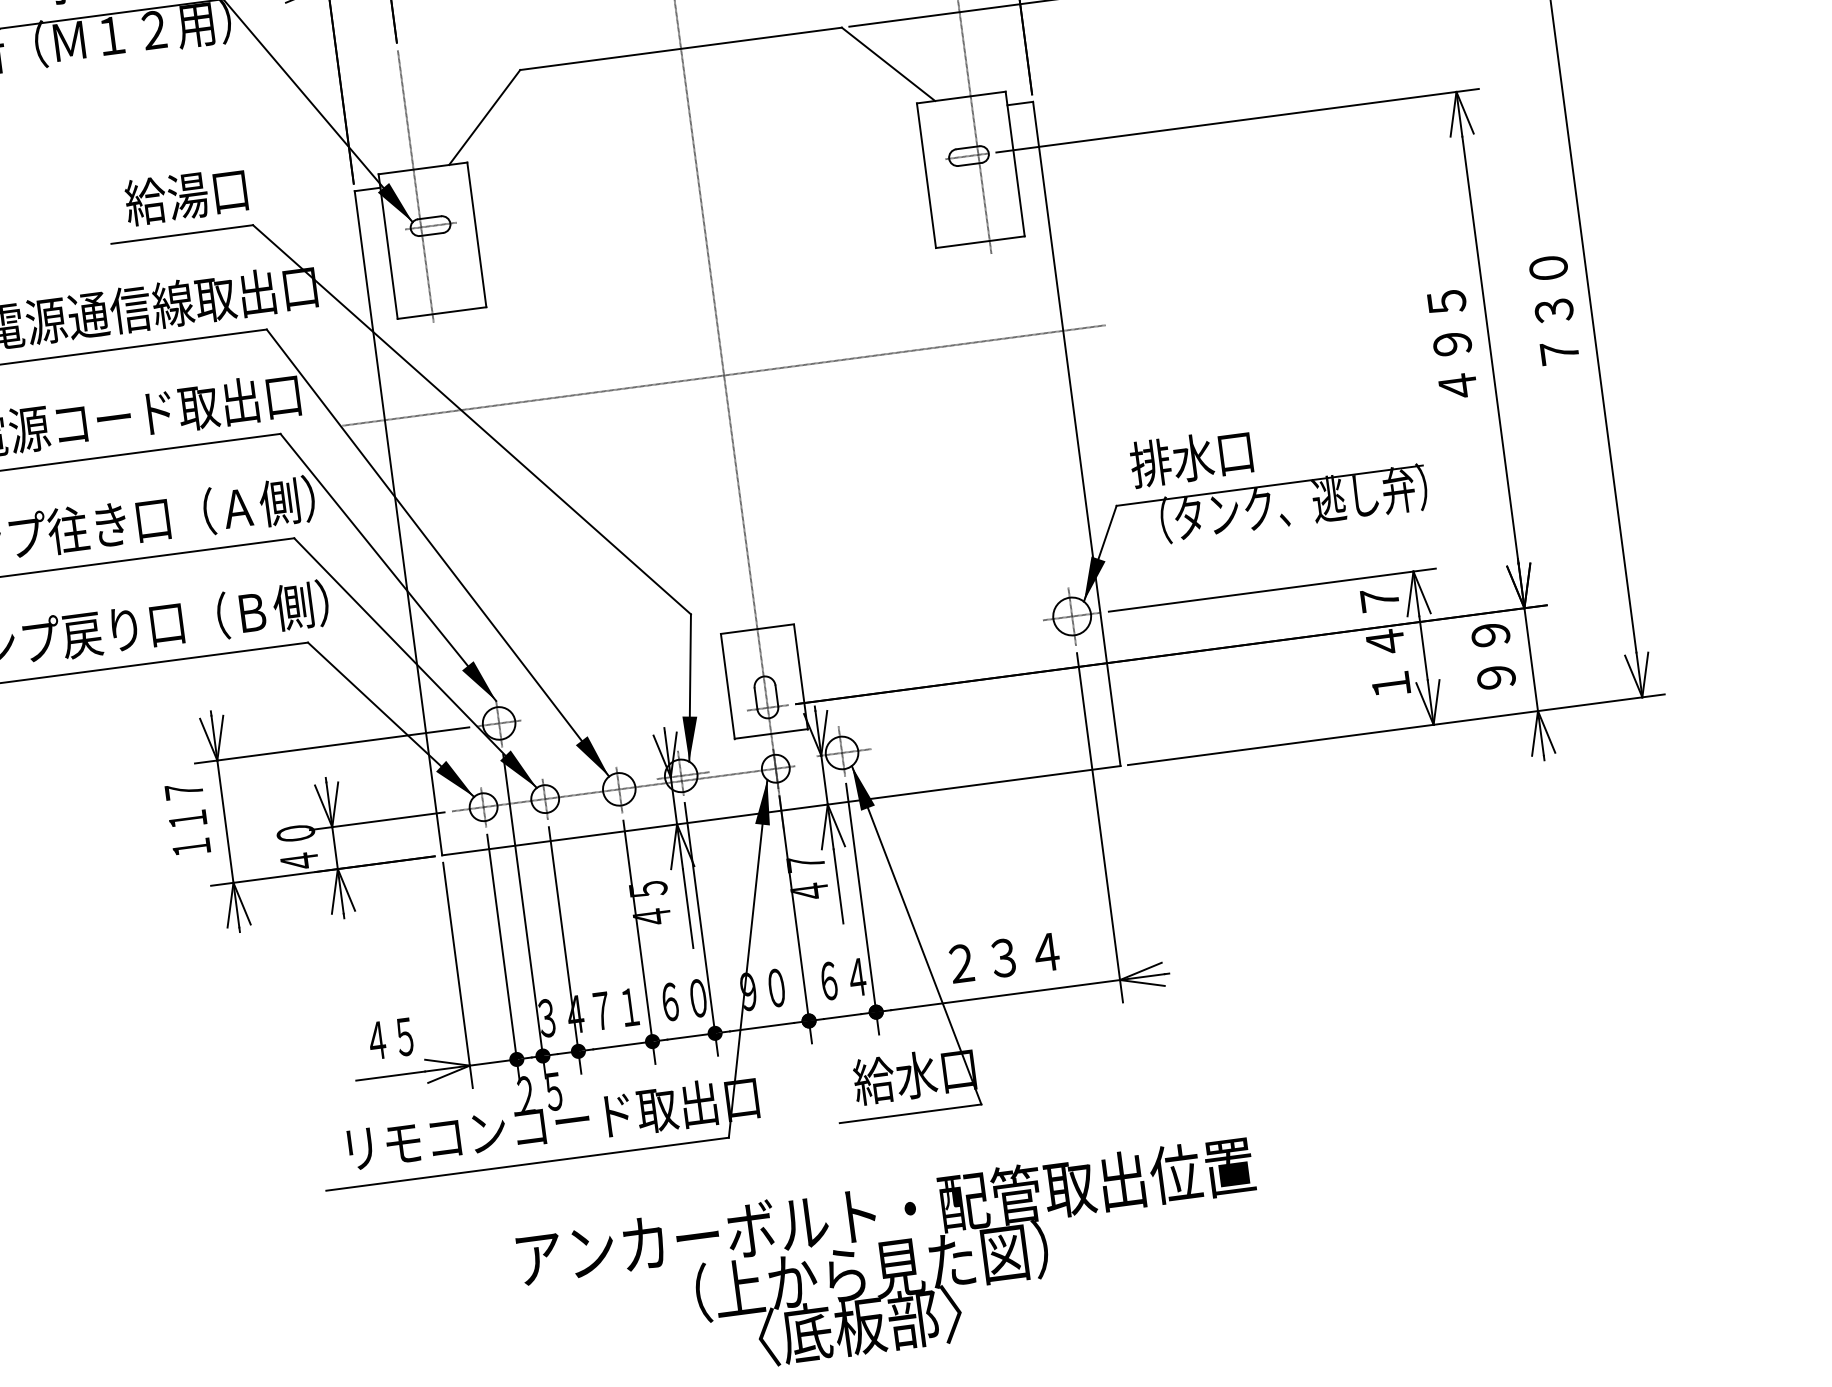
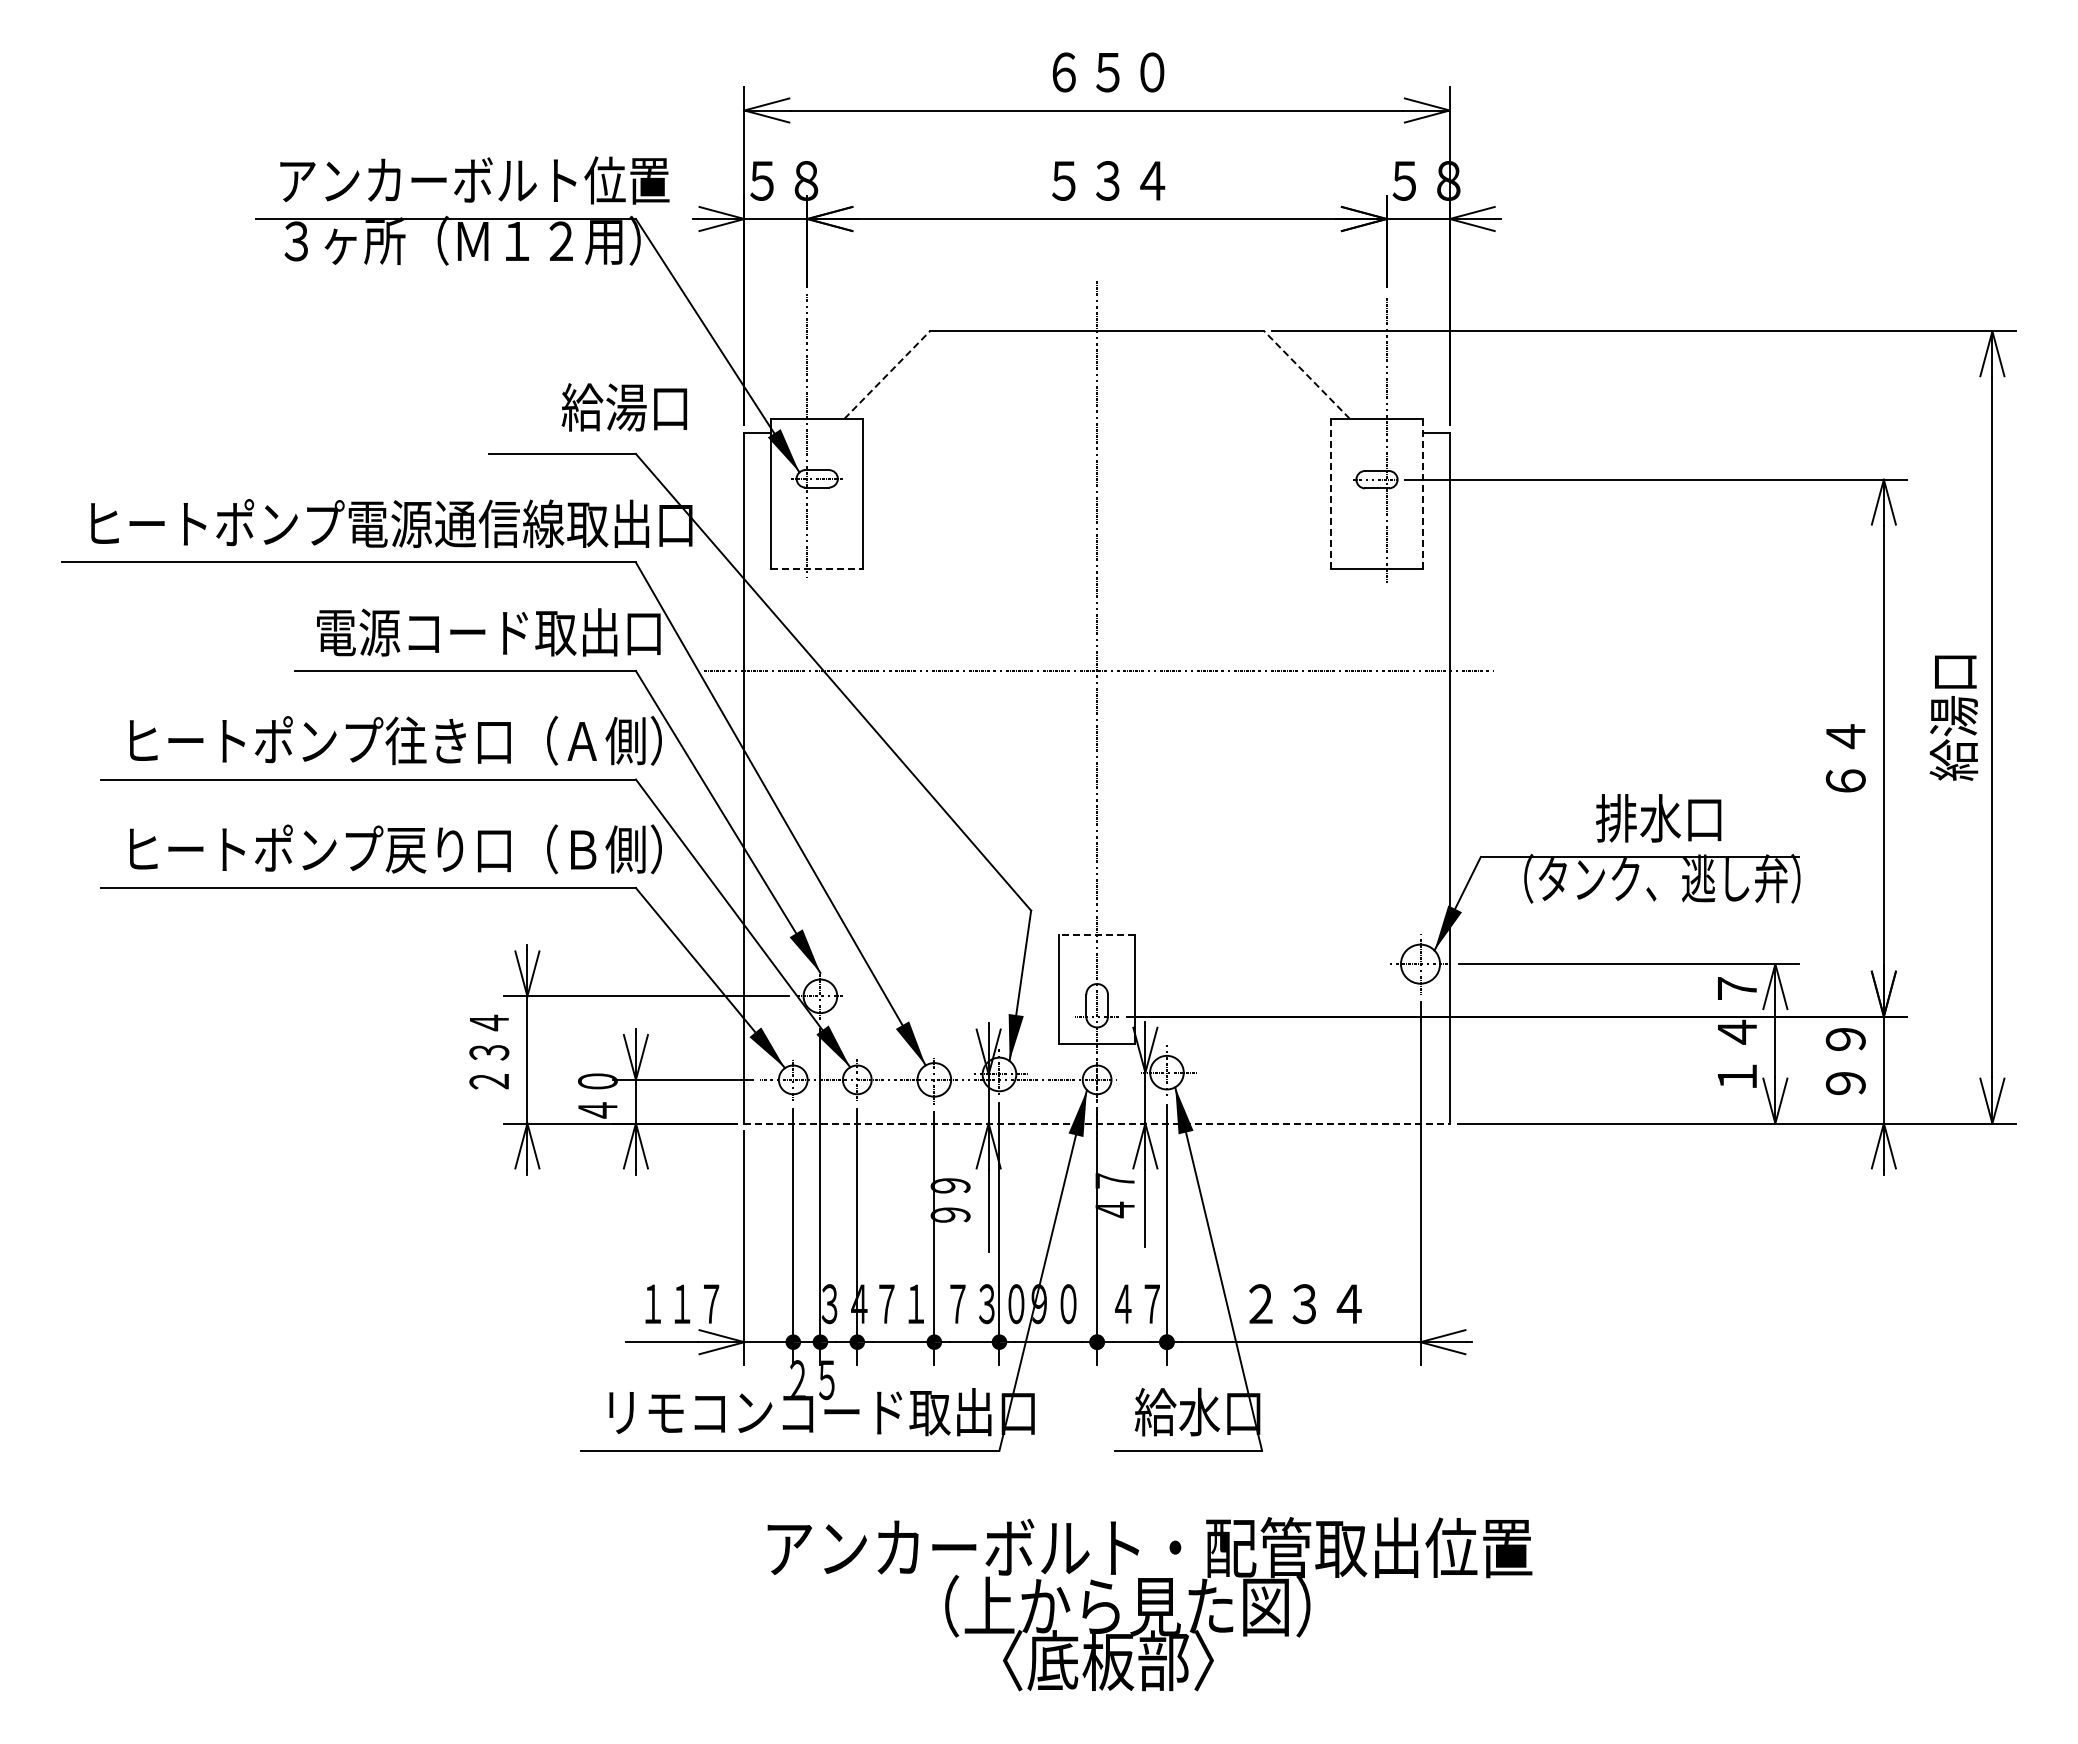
line: (887, 63) -> (1306, 374), solid -> dashed
line: (484, 116) -> (887, 374), solid -> dashed
line: (1015, 163) -> (1423, 493), solid -> dashed
line: (926, 176) -> (1330, 494), solid -> dashed
text: (185, 196) -> (623, 407), moved
text: (1553, 311) -> (1953, 717), ７３０ -> 給湯口
line: (442, 313) -> (817, 569), solid -> dashed
text: (1452, 344) -> (1845, 737), ４９５ -> ６４
text: (1191, 458) -> (1658, 818), moved
line: (757, 628) -> (1097, 934), solid -> dashed
line: (781, 810) -> (1097, 1123), solid -> dashed
text: (187, 818) -> (489, 1051), １１７ -> ２３４
text: (650, 903) -> (950, 1200), ４５ -> ９９
text: (843, 979) -> (1137, 1304), ６４ -> ４７
text: (698, 998) -> (987, 1304), ６０ -> ７３０
text: (404, 1037) -> (681, 1304), ４５ -> １１７

